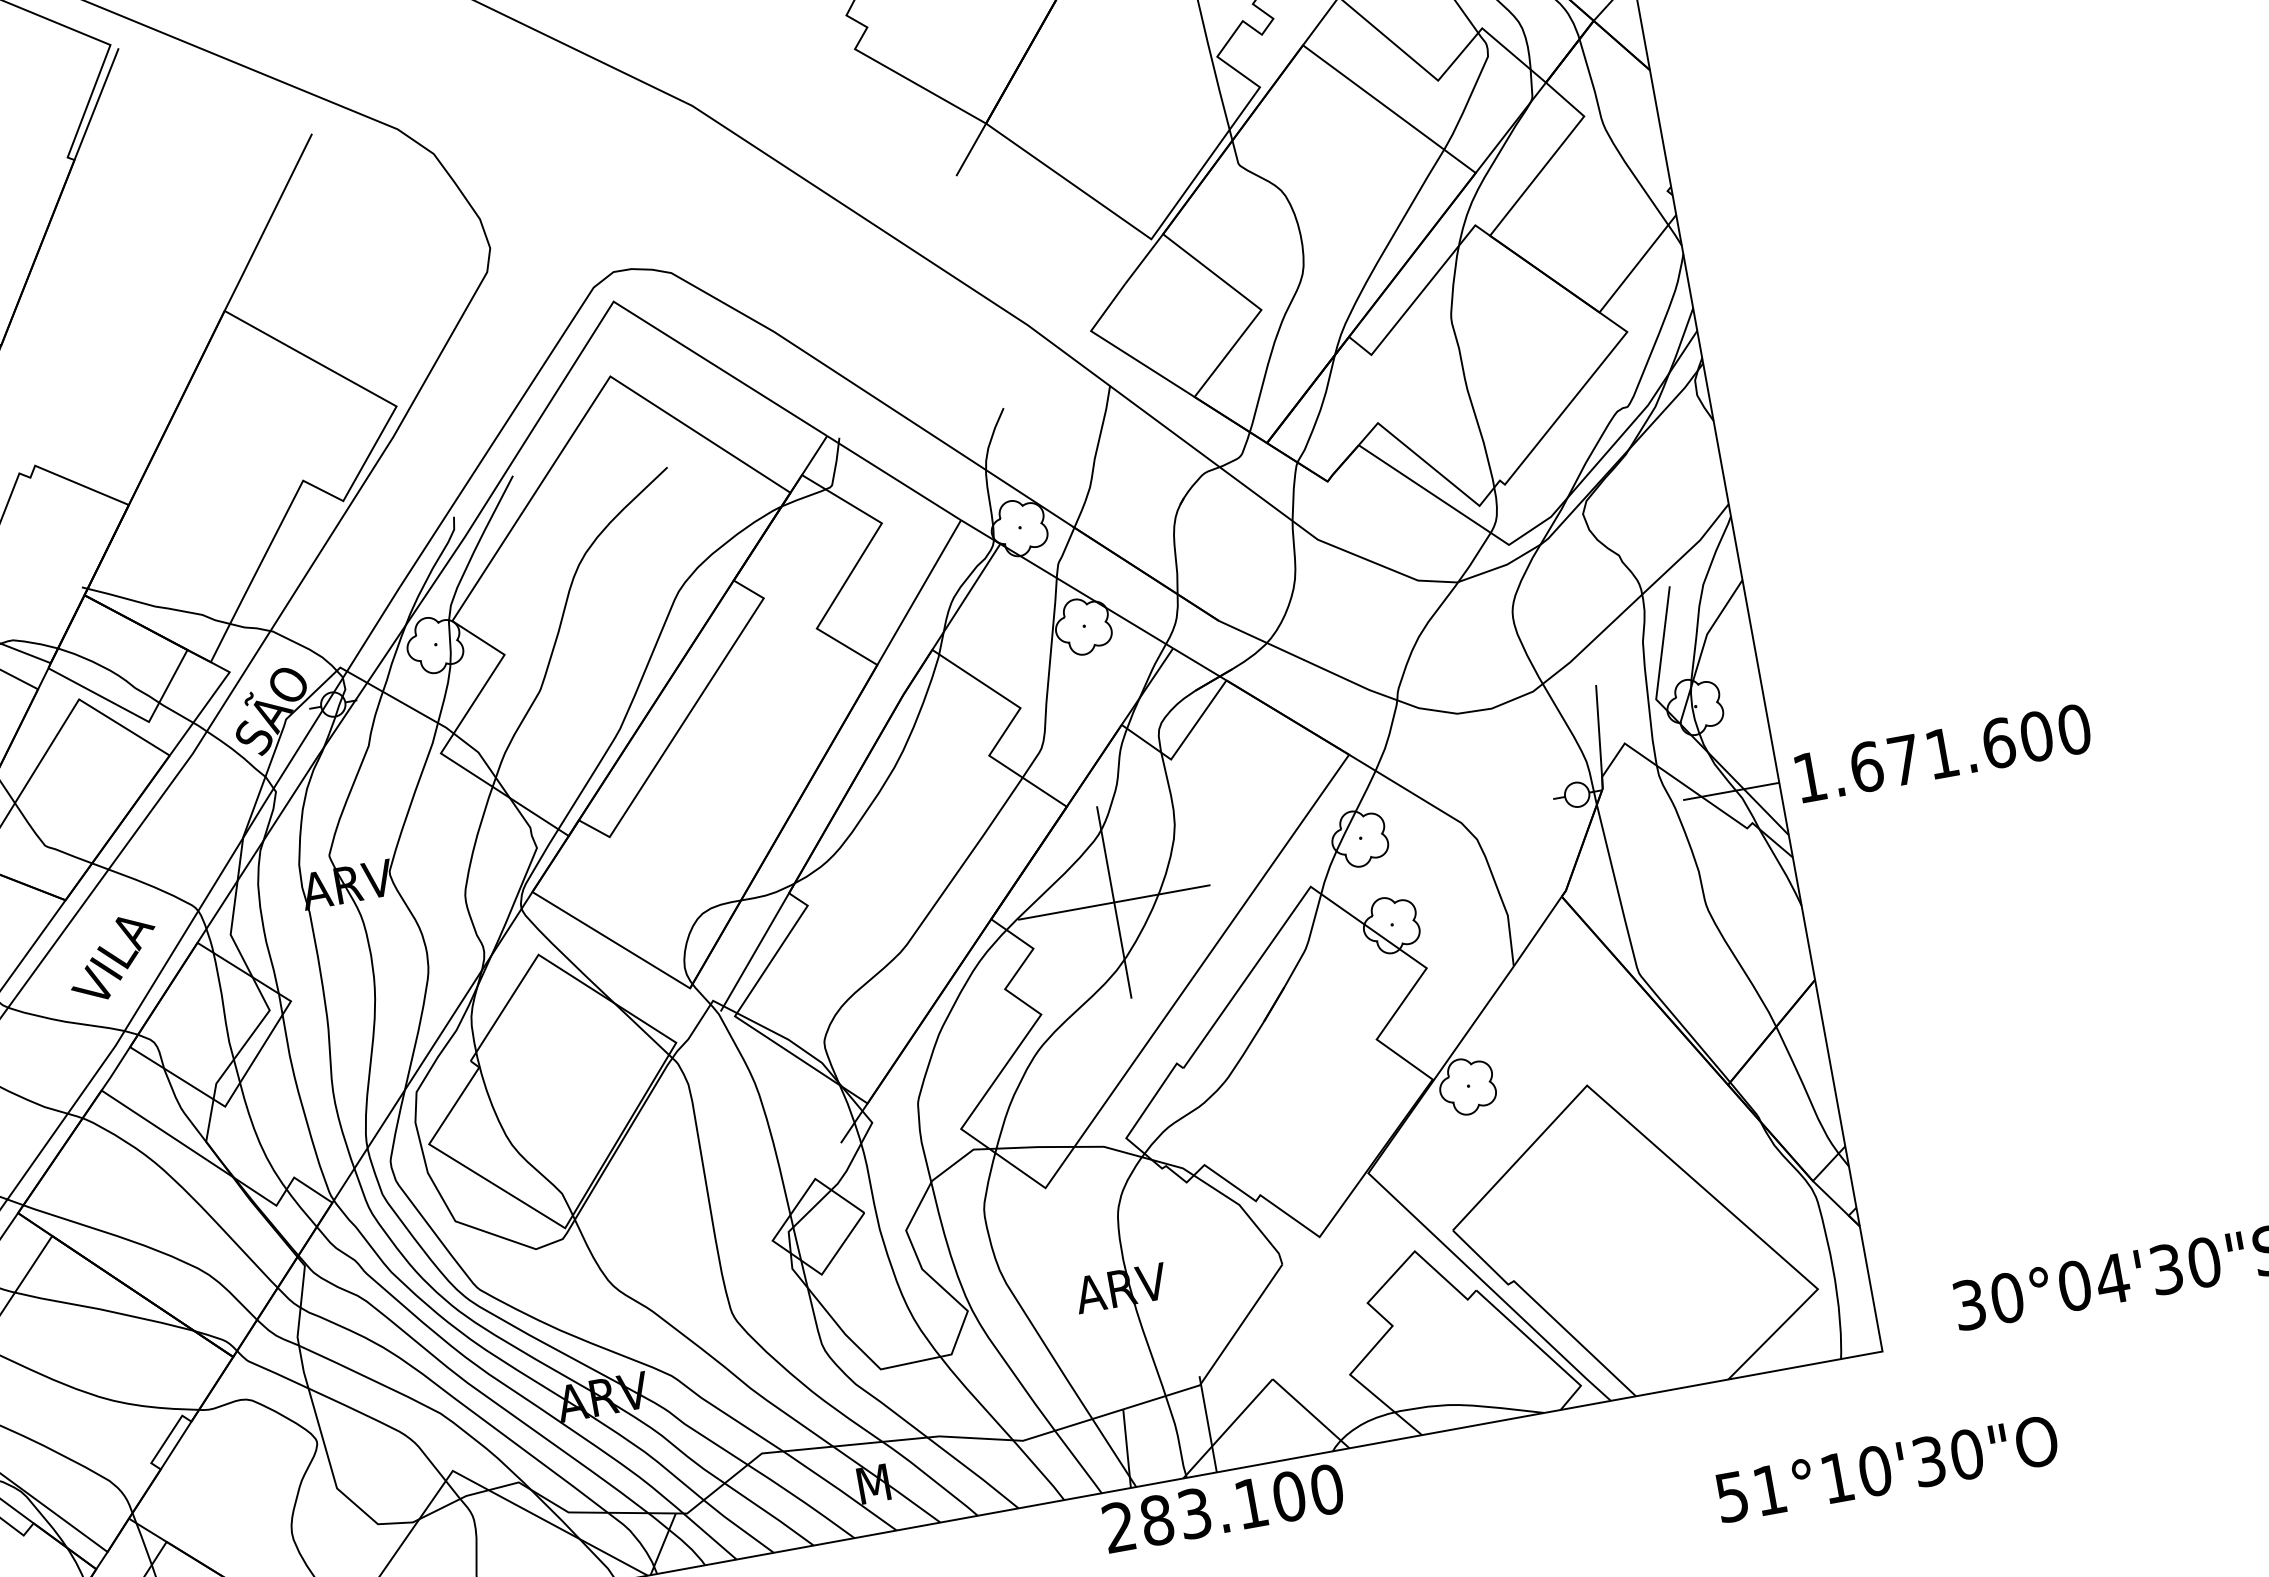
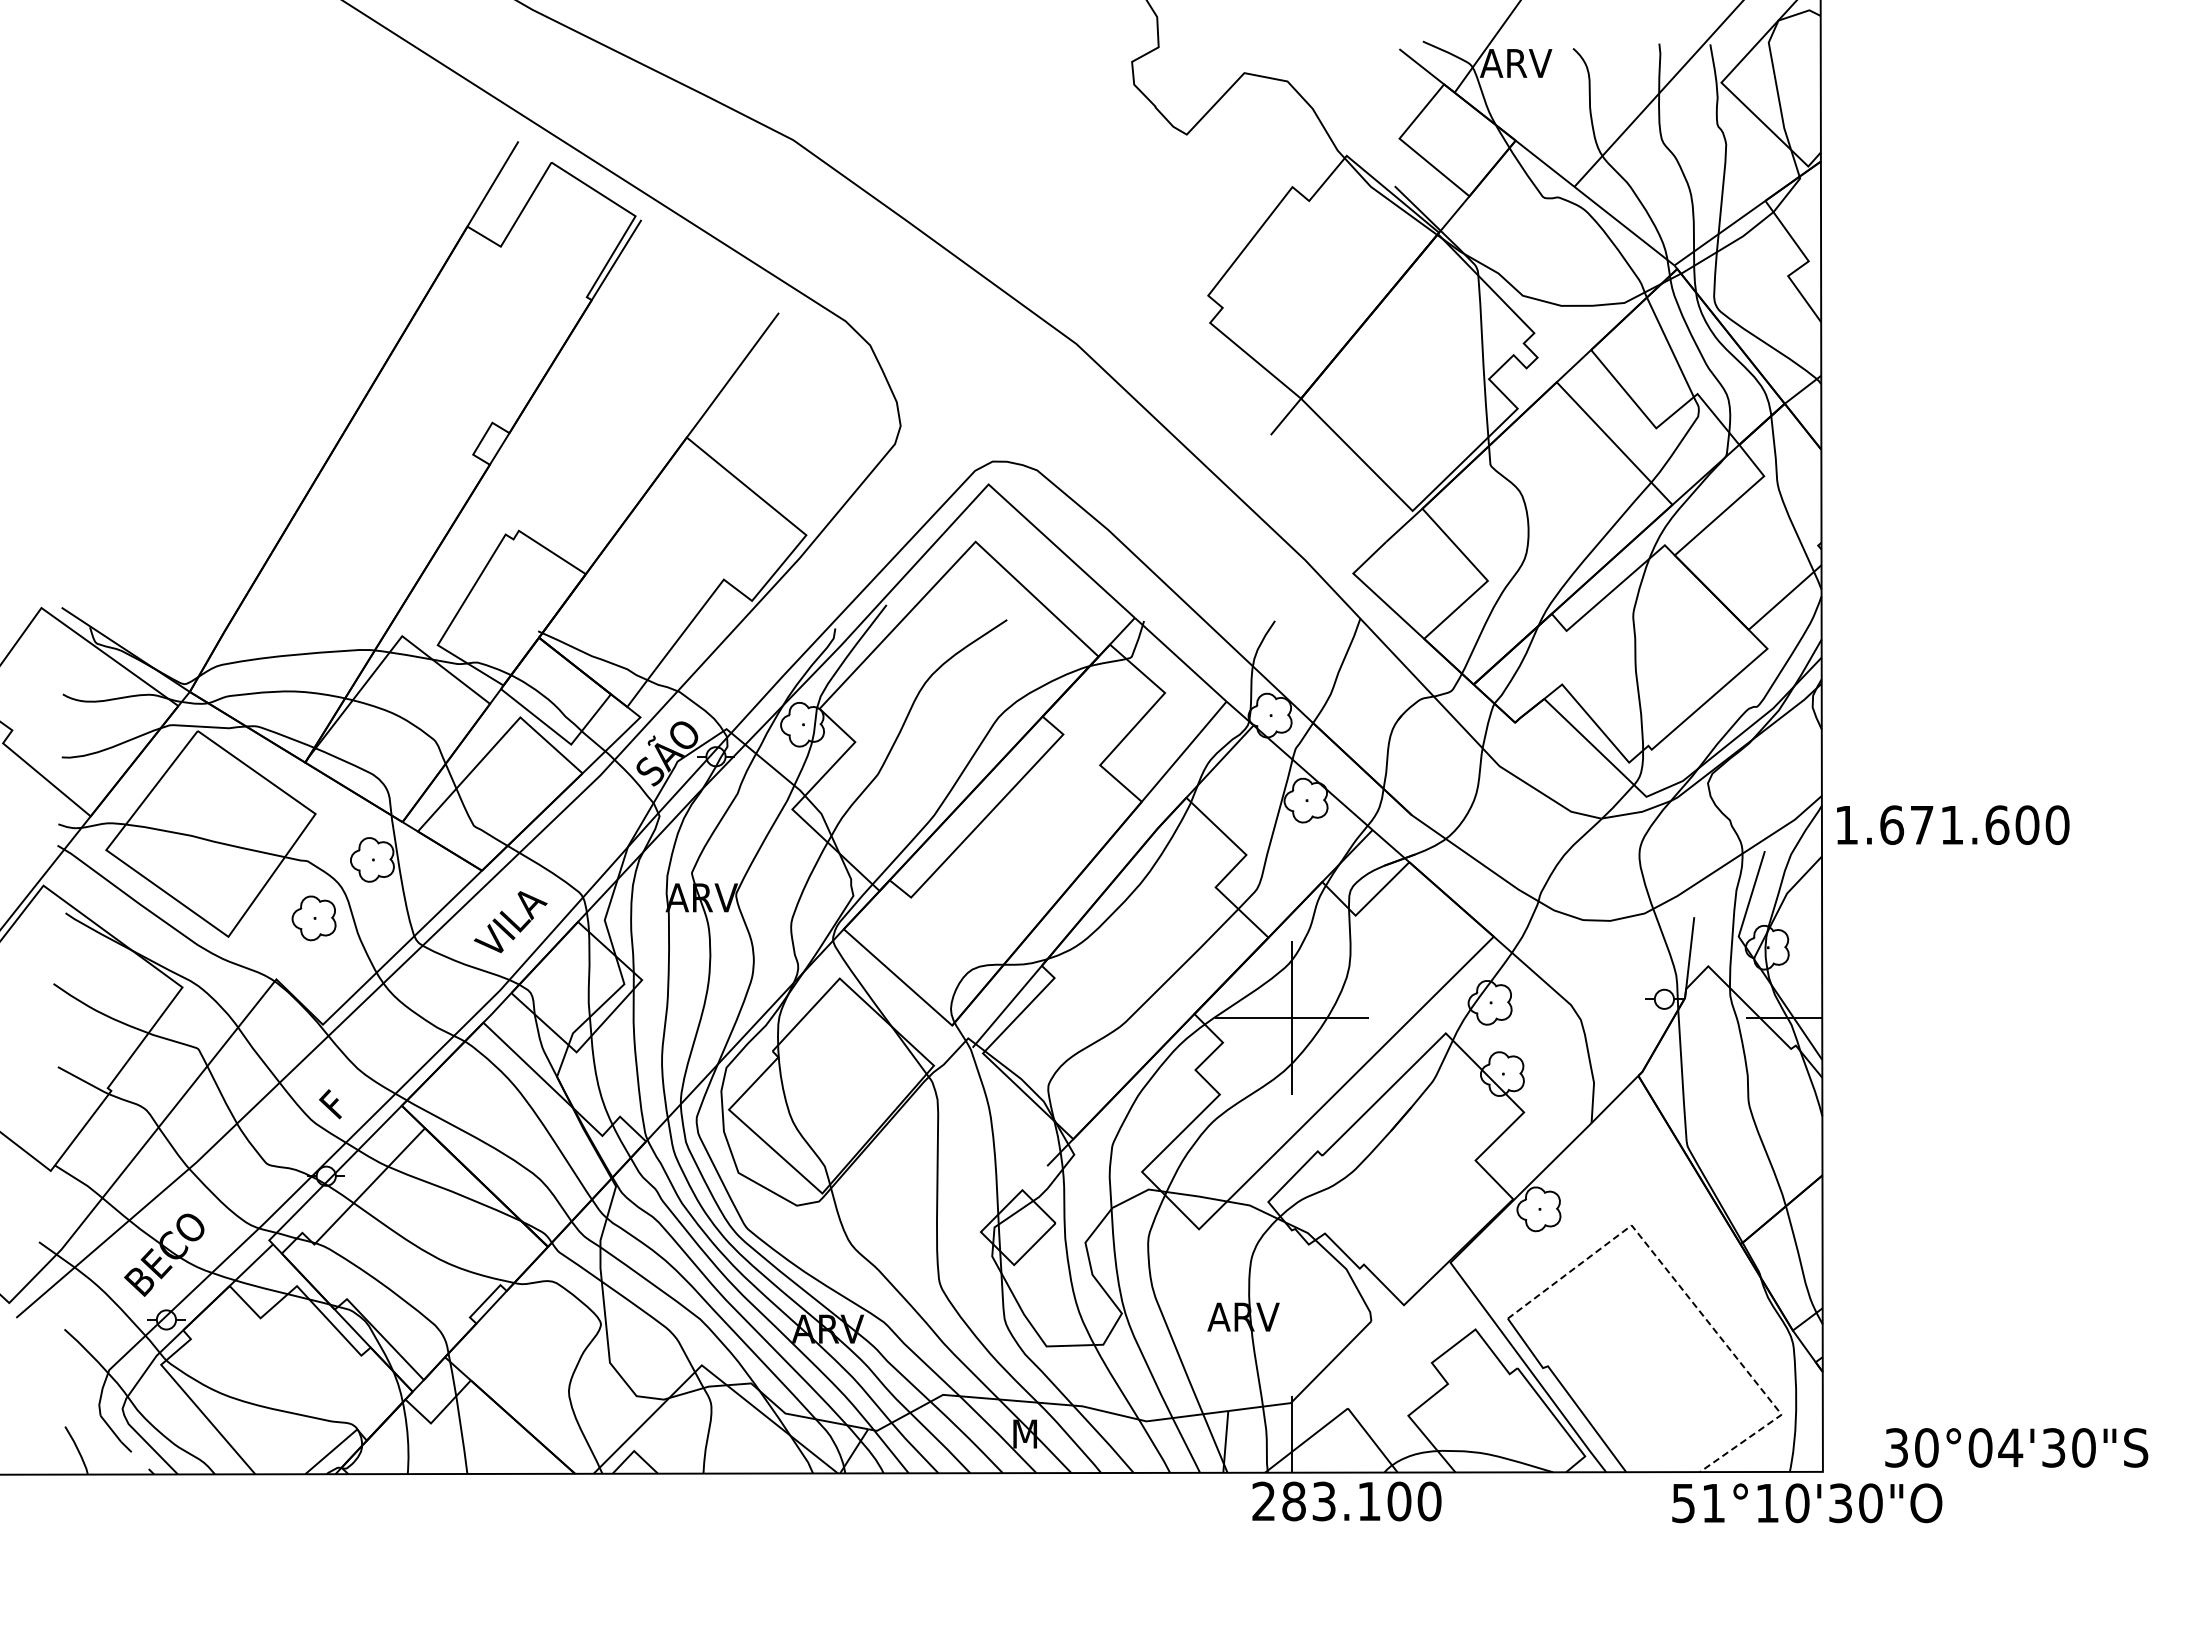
text: (1943, 752) -> (1953, 824), moved
line: (1676, 1164) -> (1689, 1298), solid -> dashed
text: (1887, 1469) -> (1807, 1503), moved
text: (1222, 1508) -> (1346, 1501), moved

